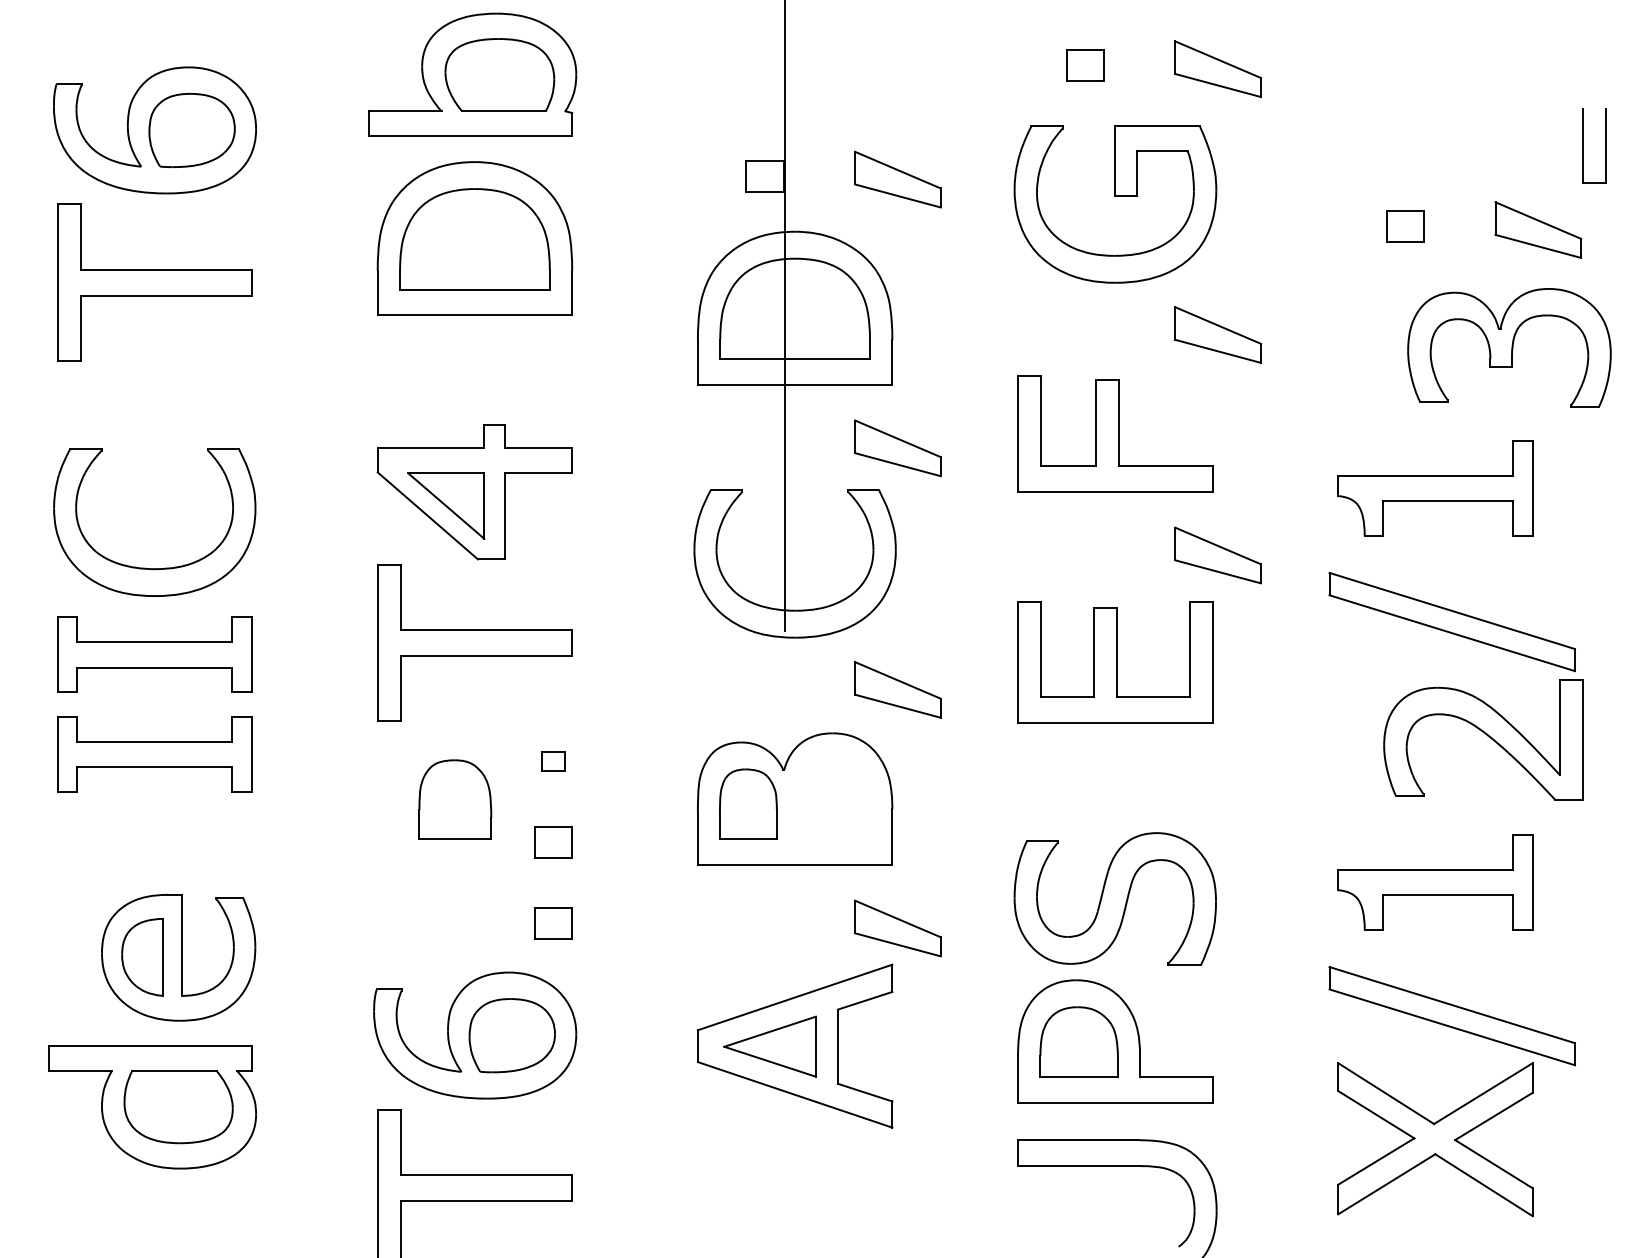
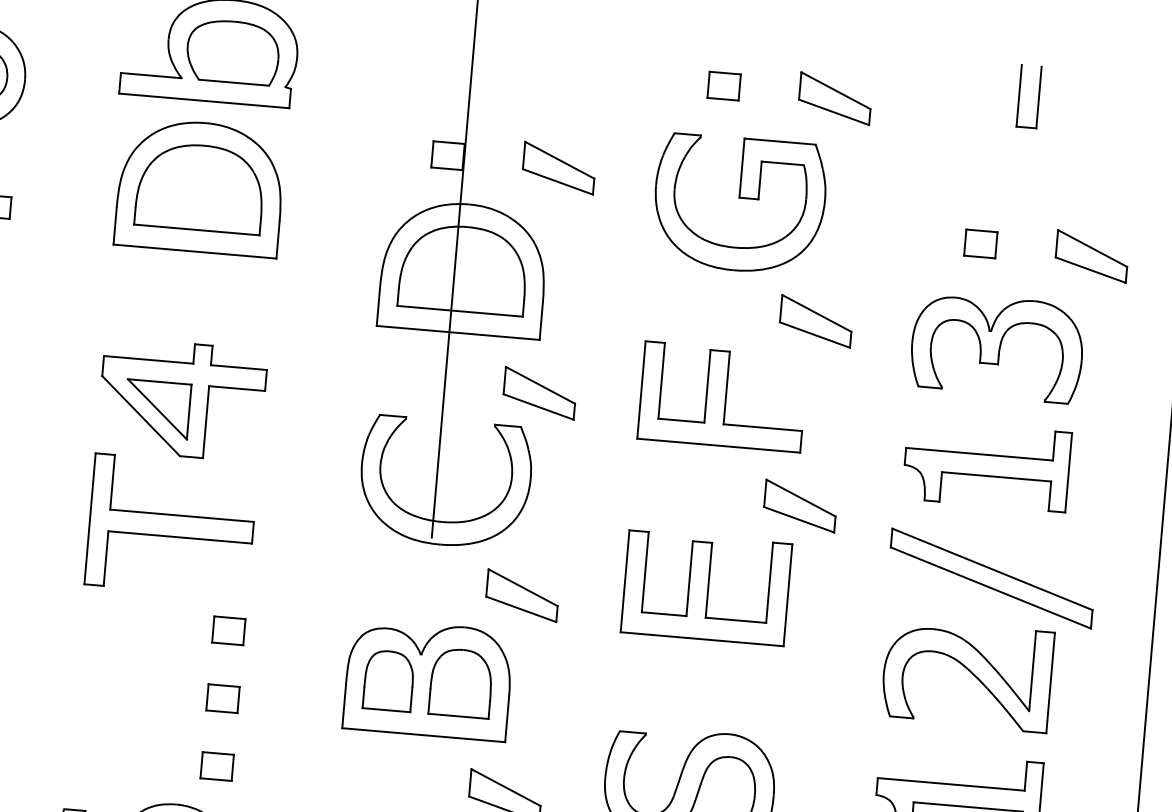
part: (1583, 145) -> (1019, 95), moved
part: (1509, 347) -> (997, 347), moved
part: (1483, 739) -> (967, 675), moved
part: (553, 761) -> (228, 630), size x1.67
part: (455, 799) -> (461, 682), moved

